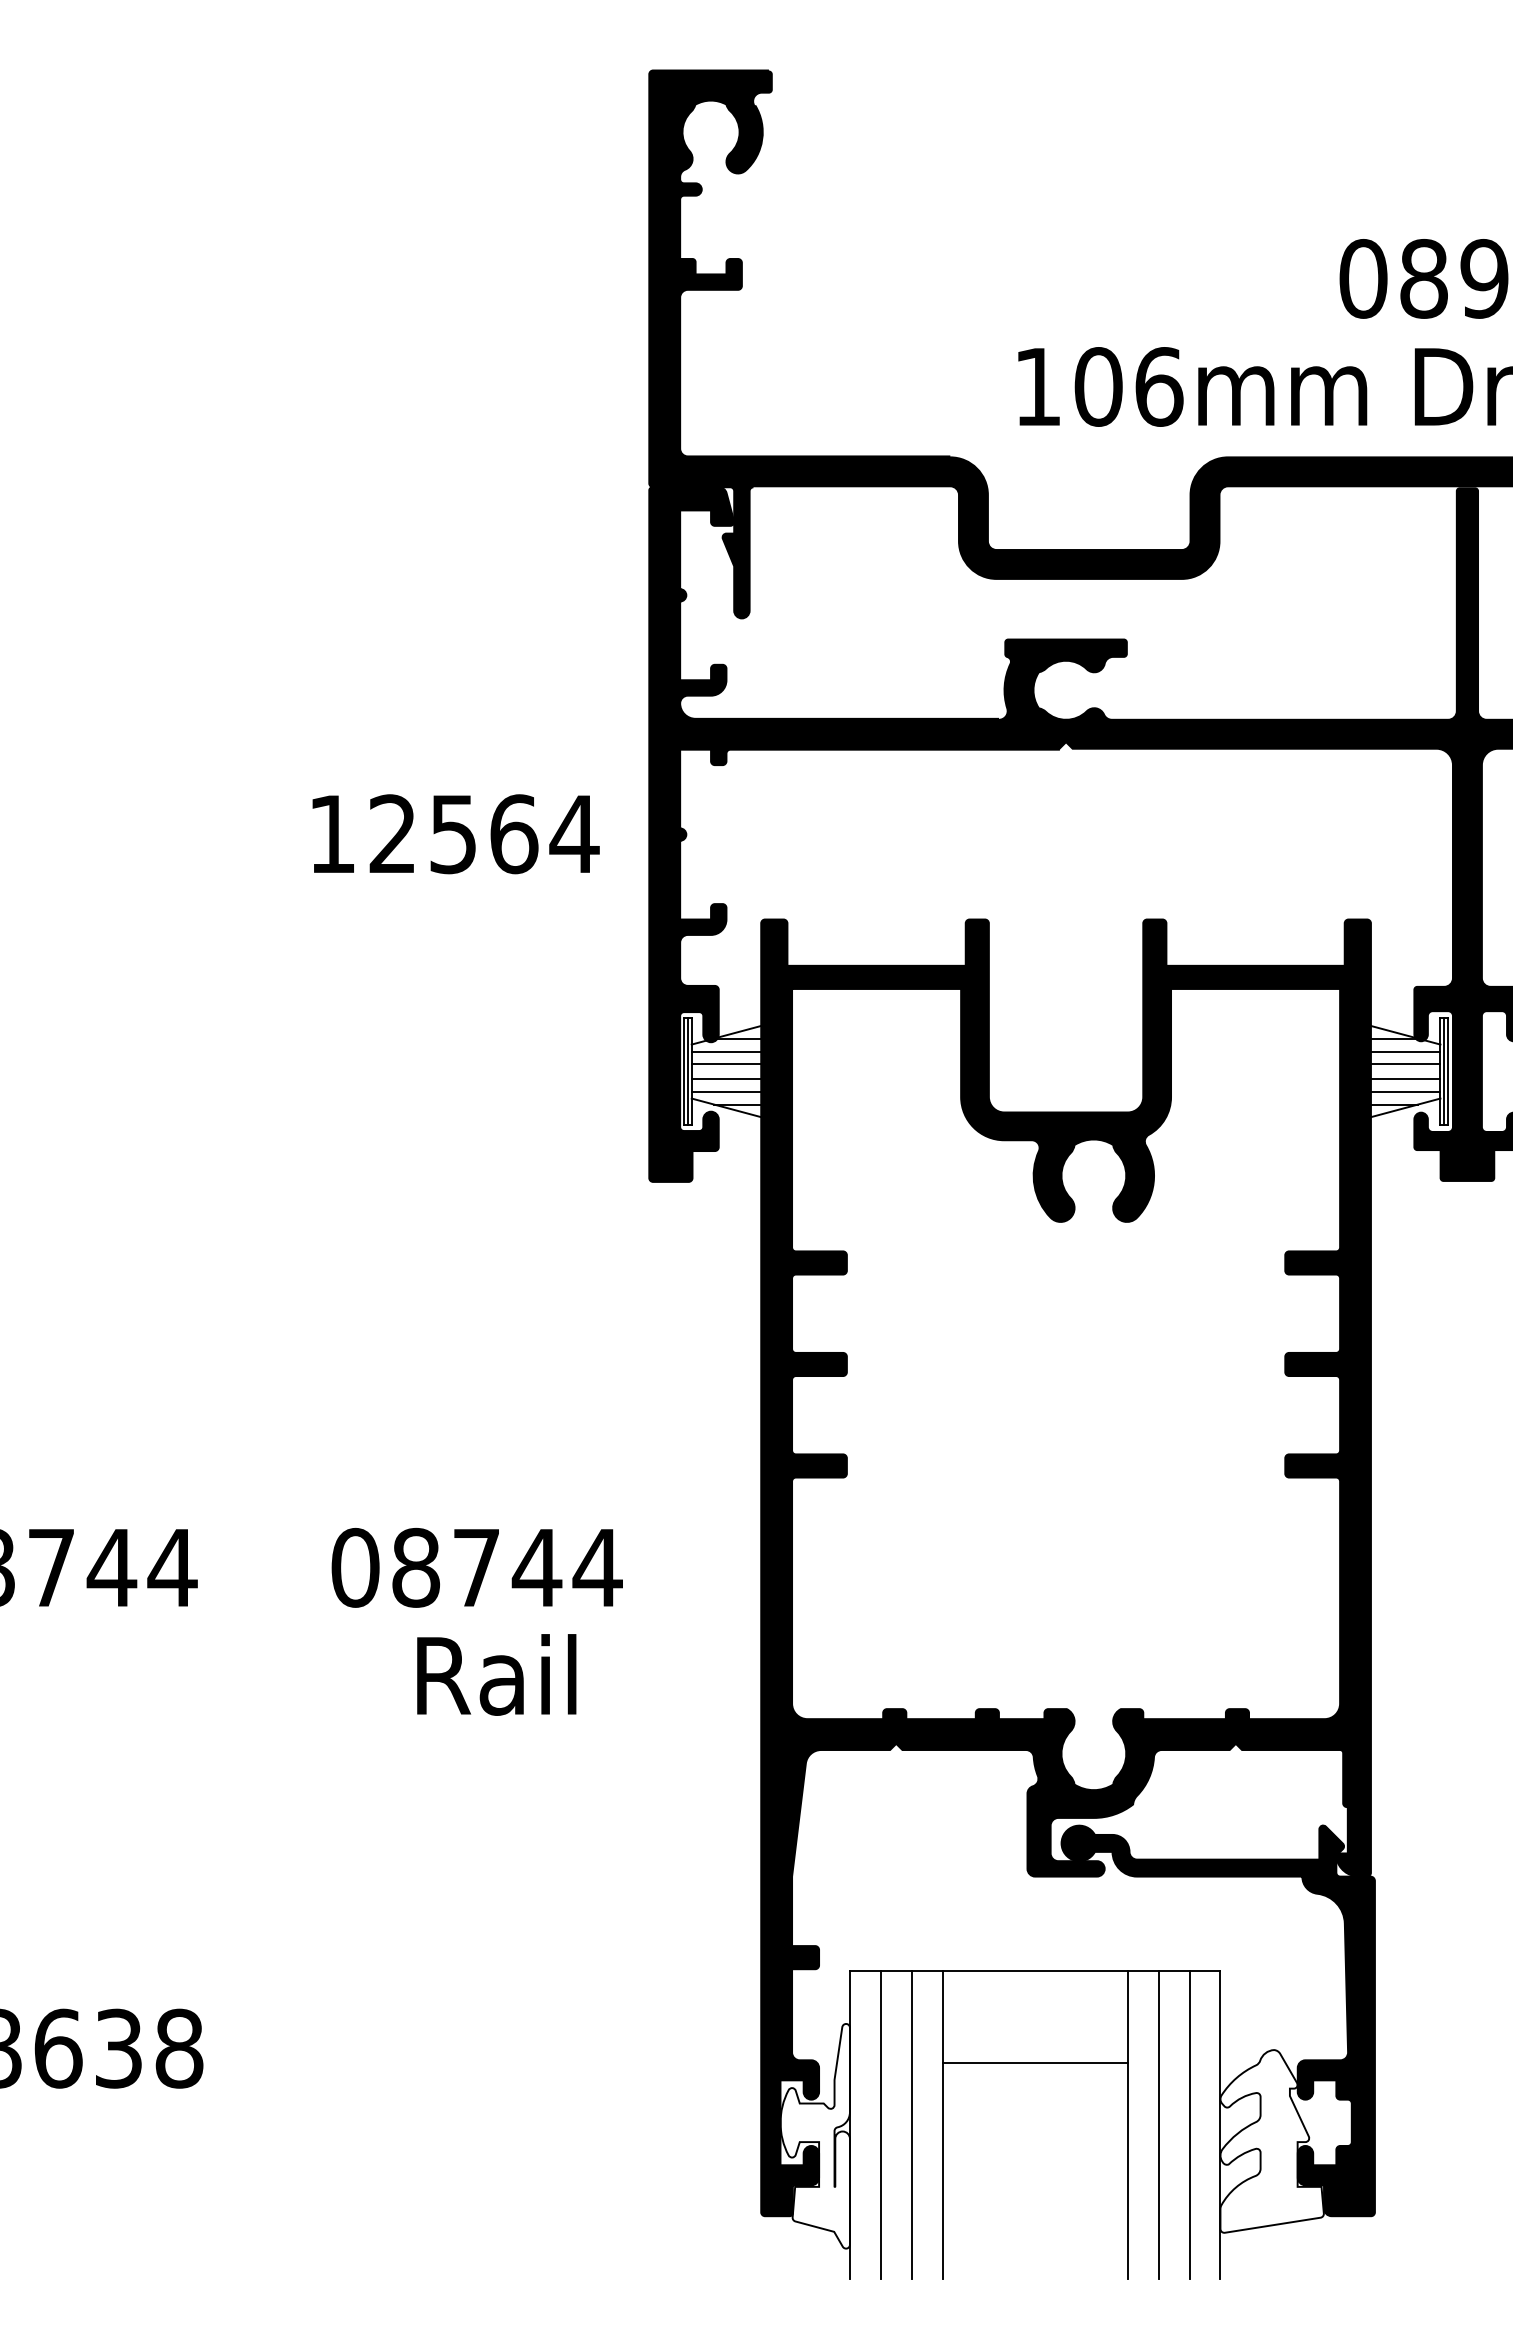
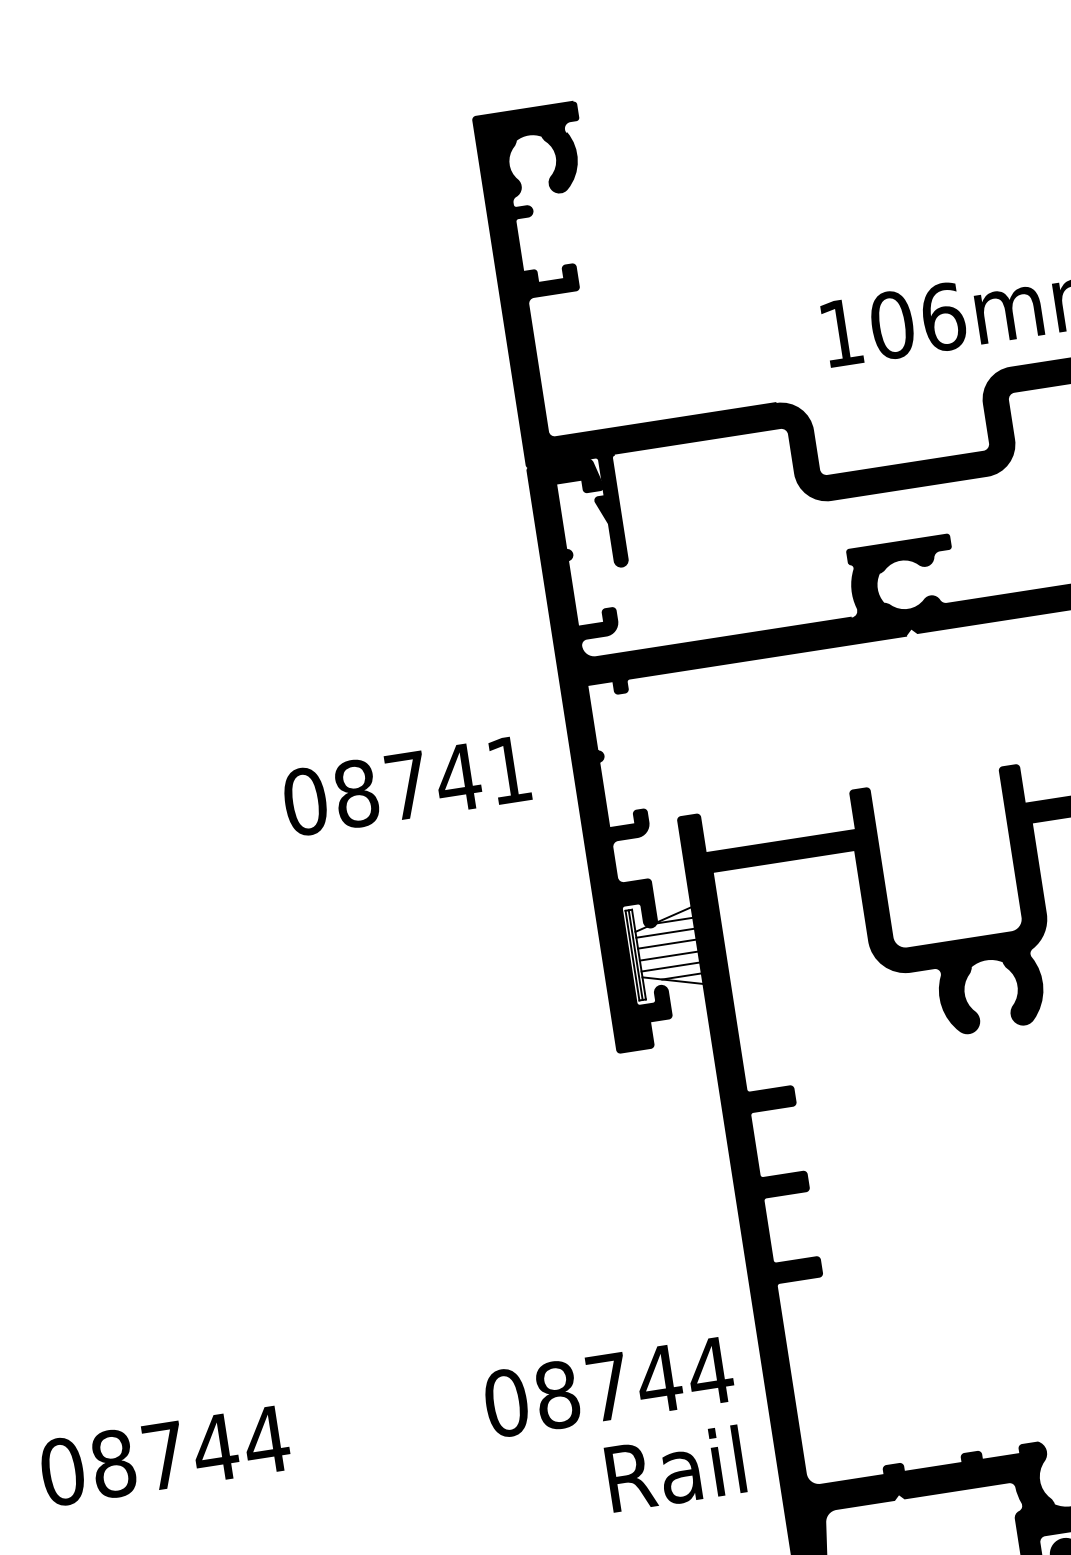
text: (453, 834) -> (407, 786), 12564 -> 08741
text: (476, 1567) -> (608, 1386), moved
text: (496, 1674) -> (675, 1468), moved

